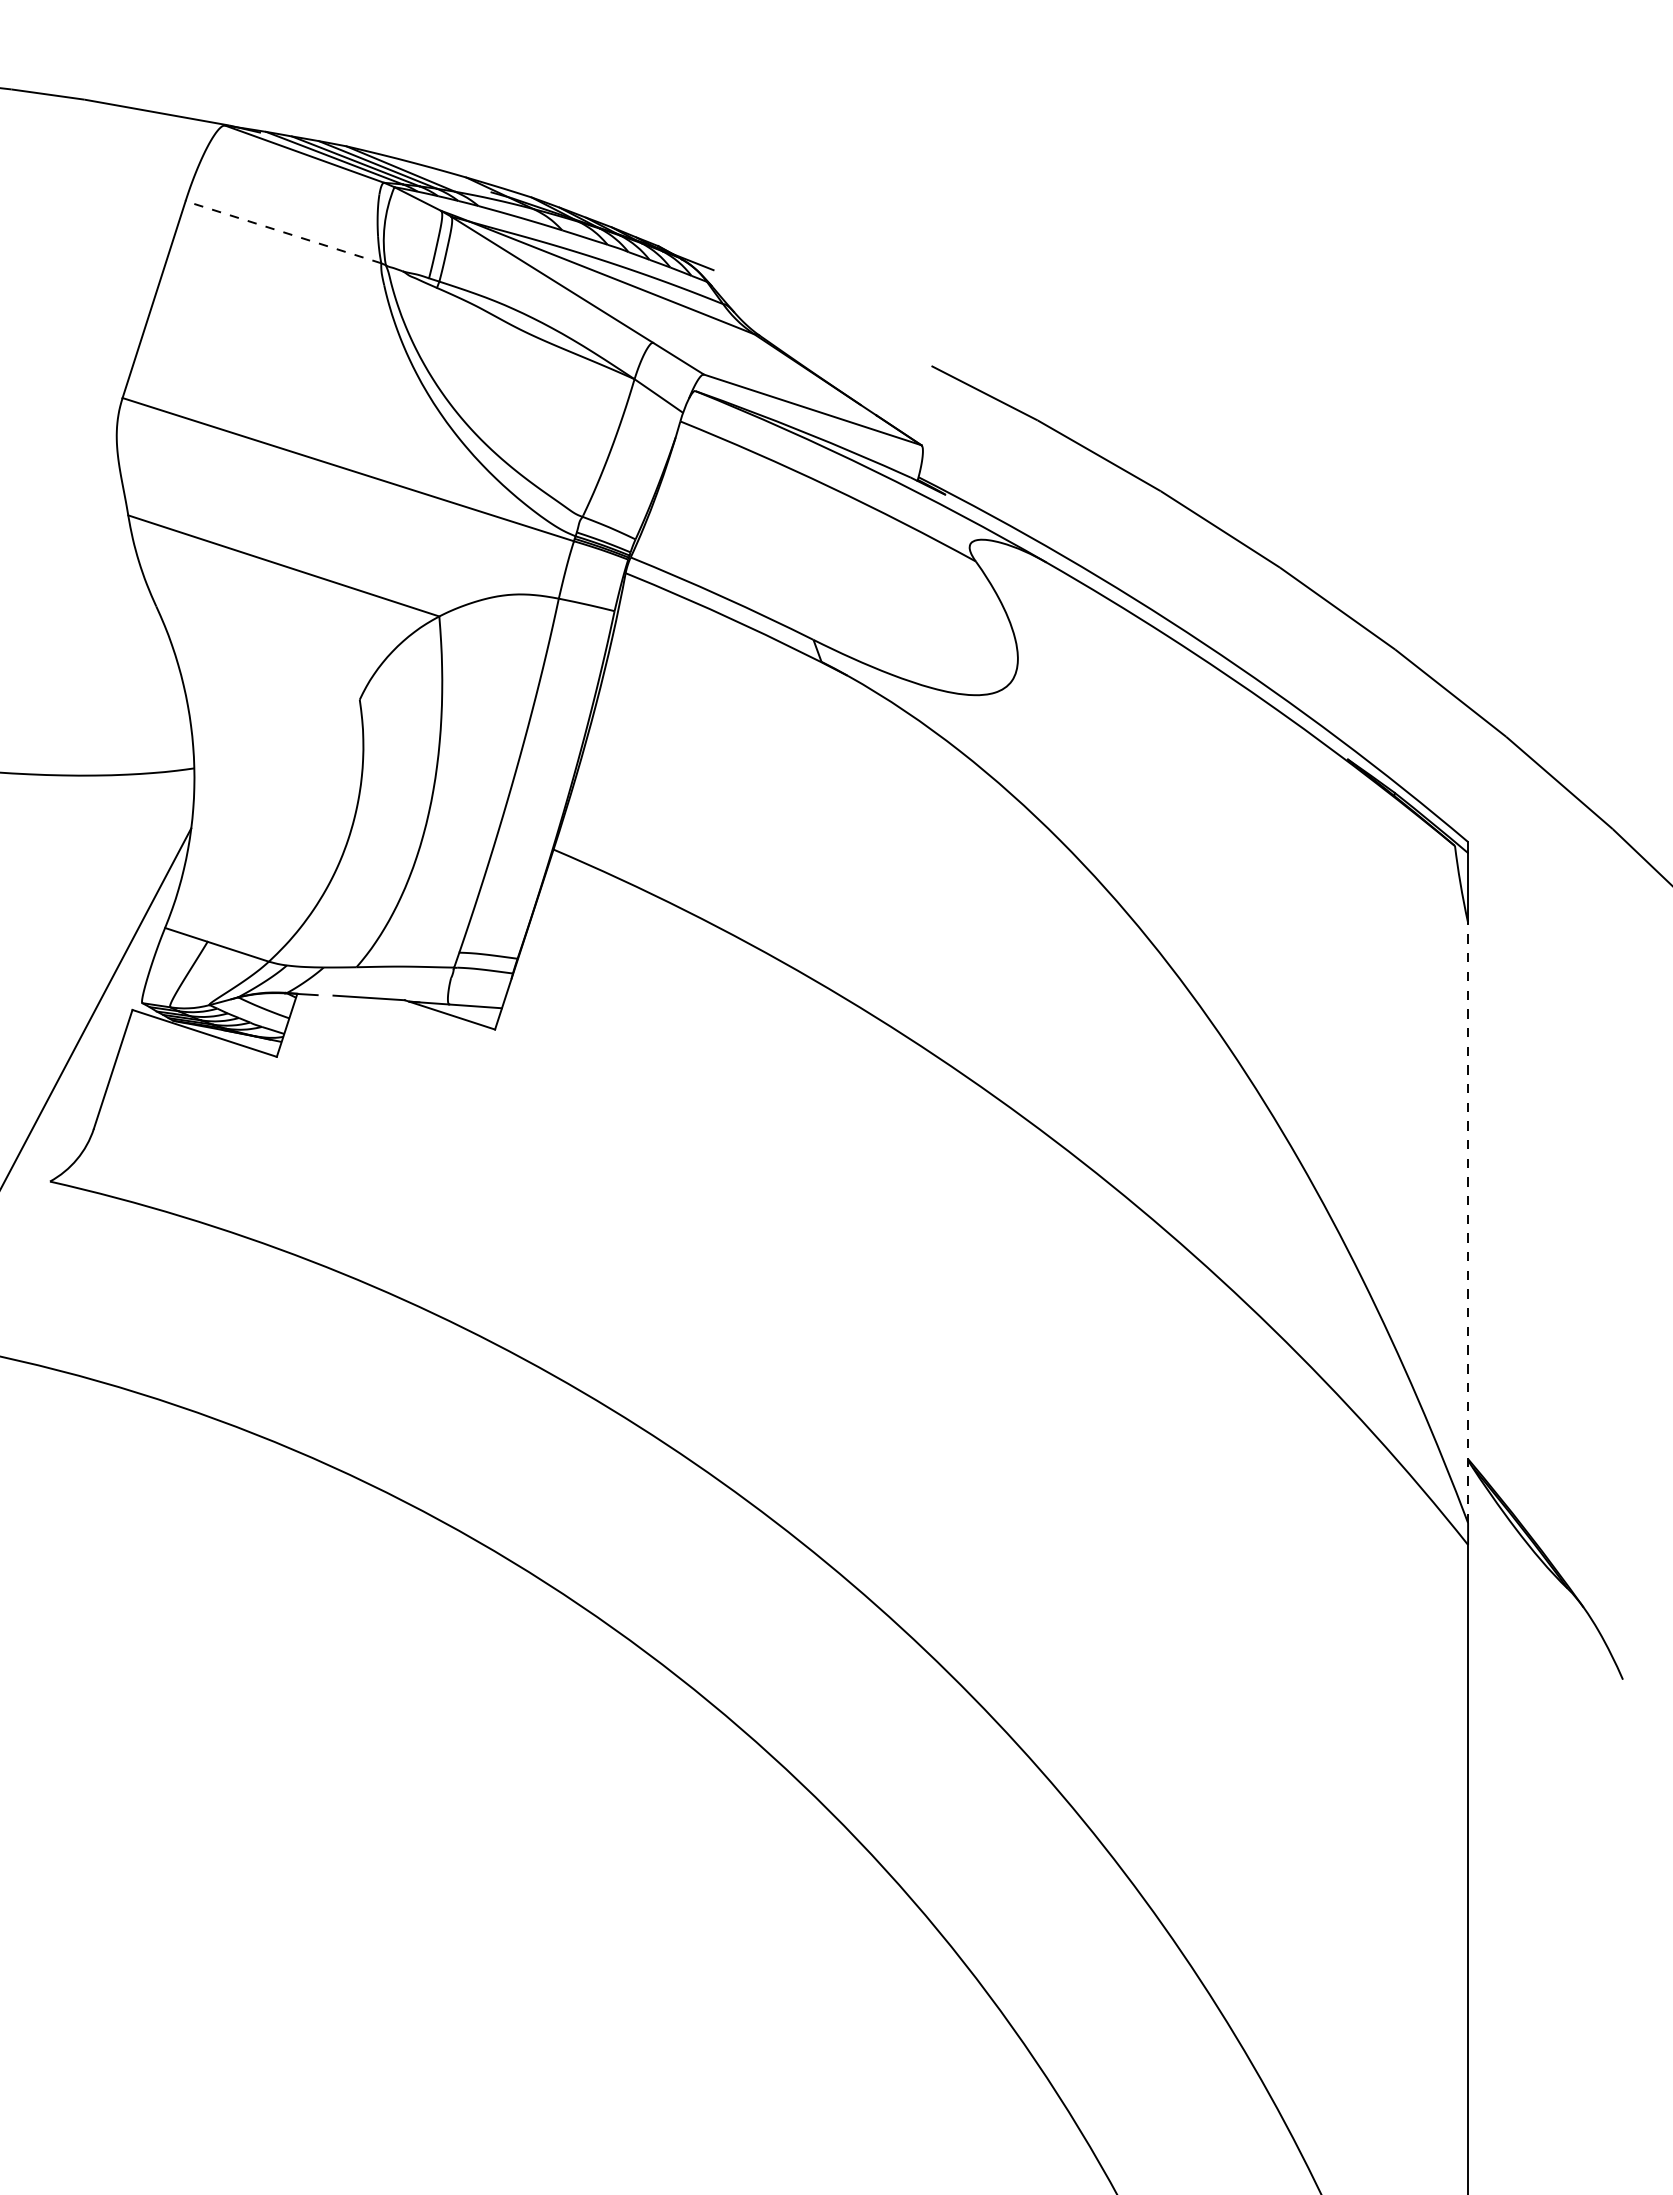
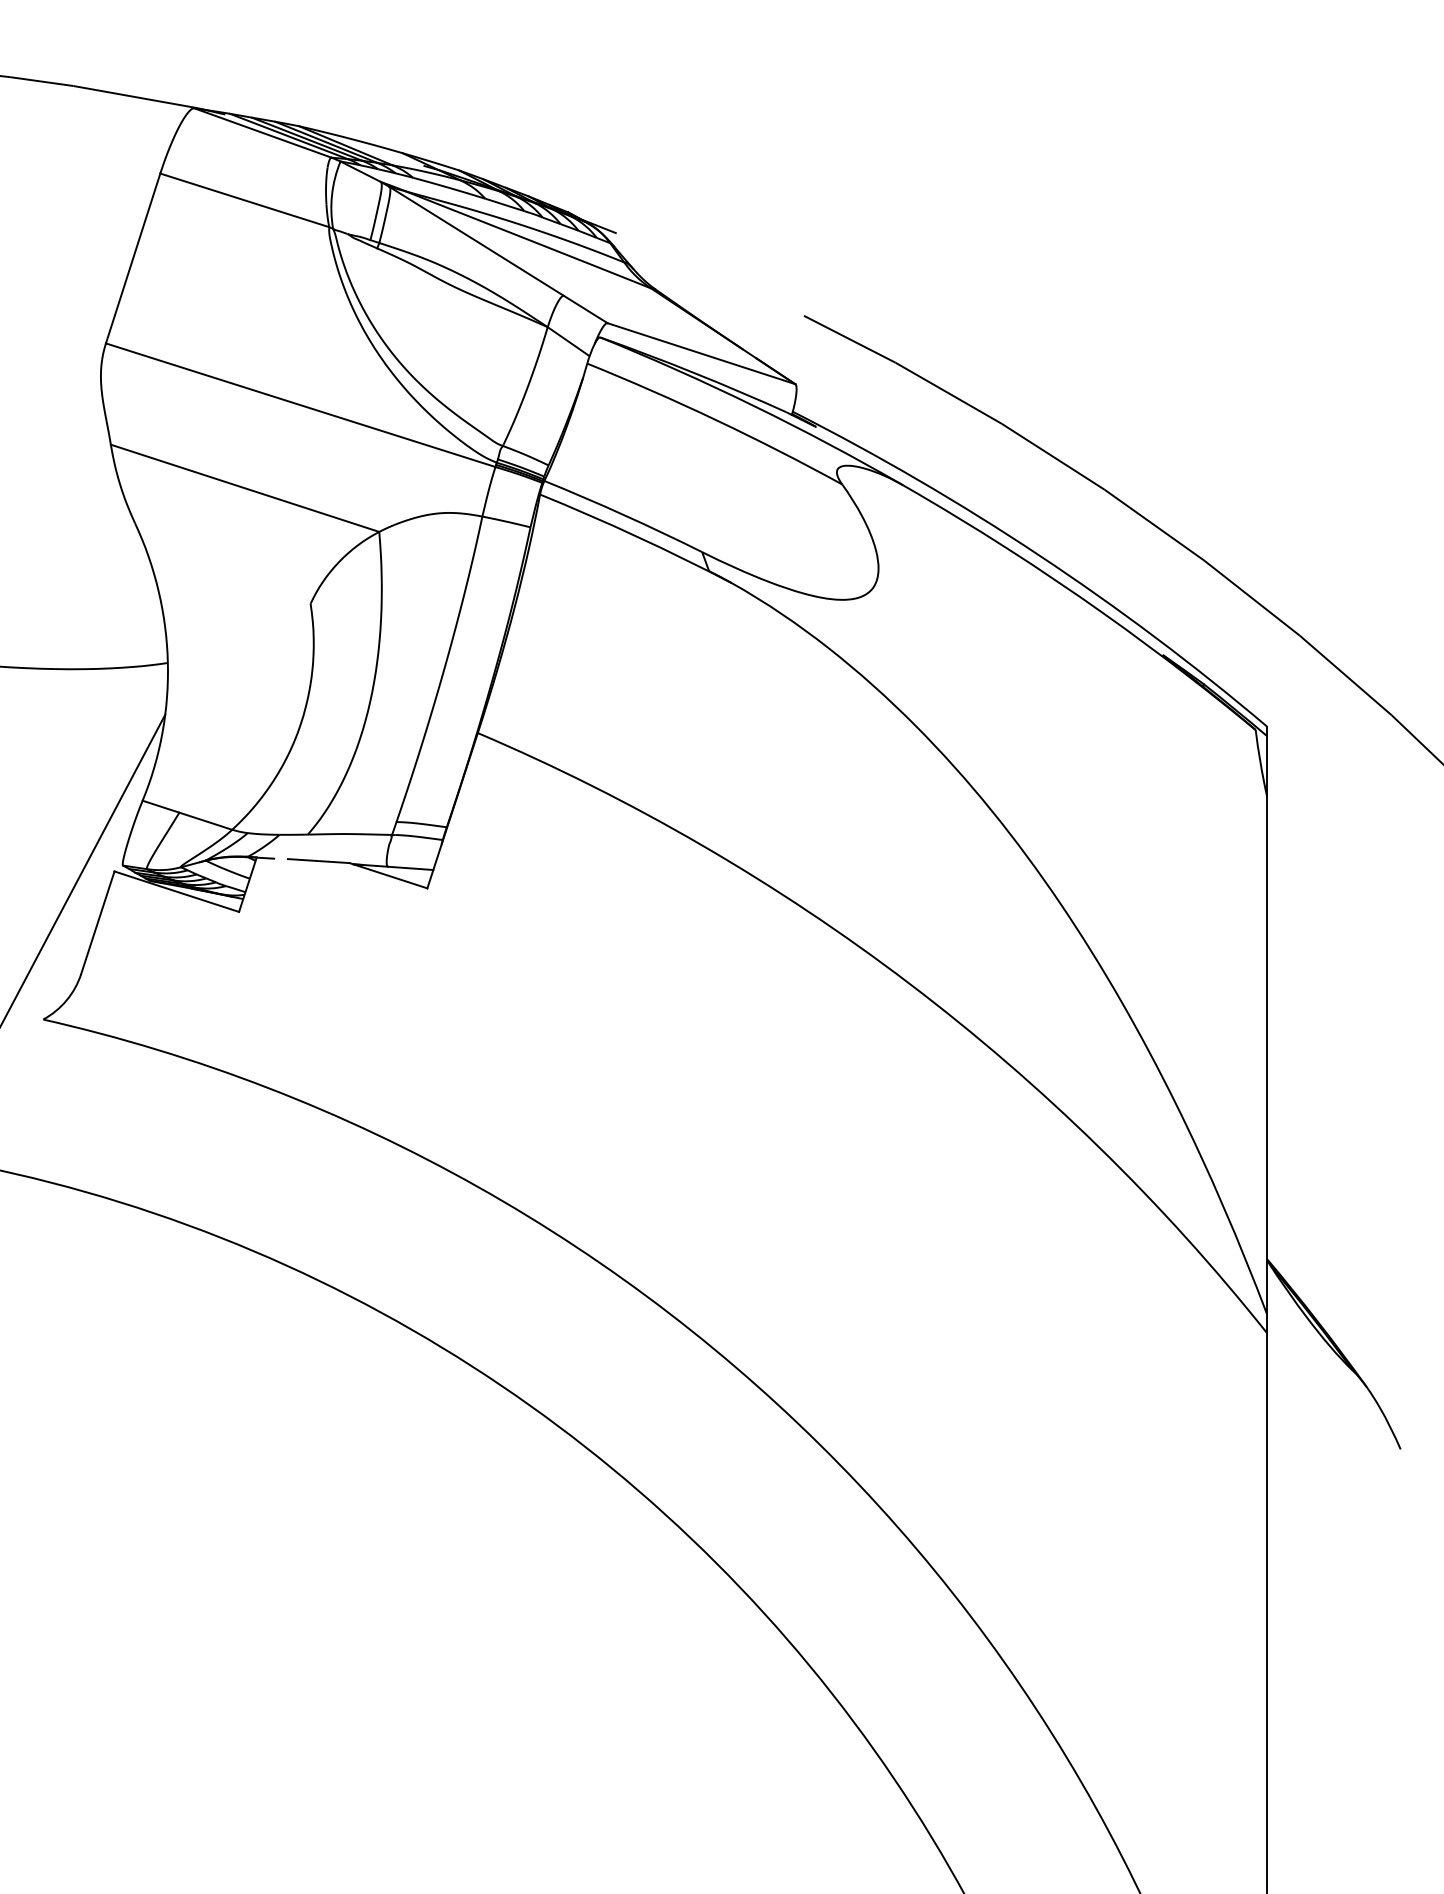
line: (283, 232) -> (244, 200), dashed -> solid
line: (1468, 1222) -> (1267, 1054), dashed -> solid

